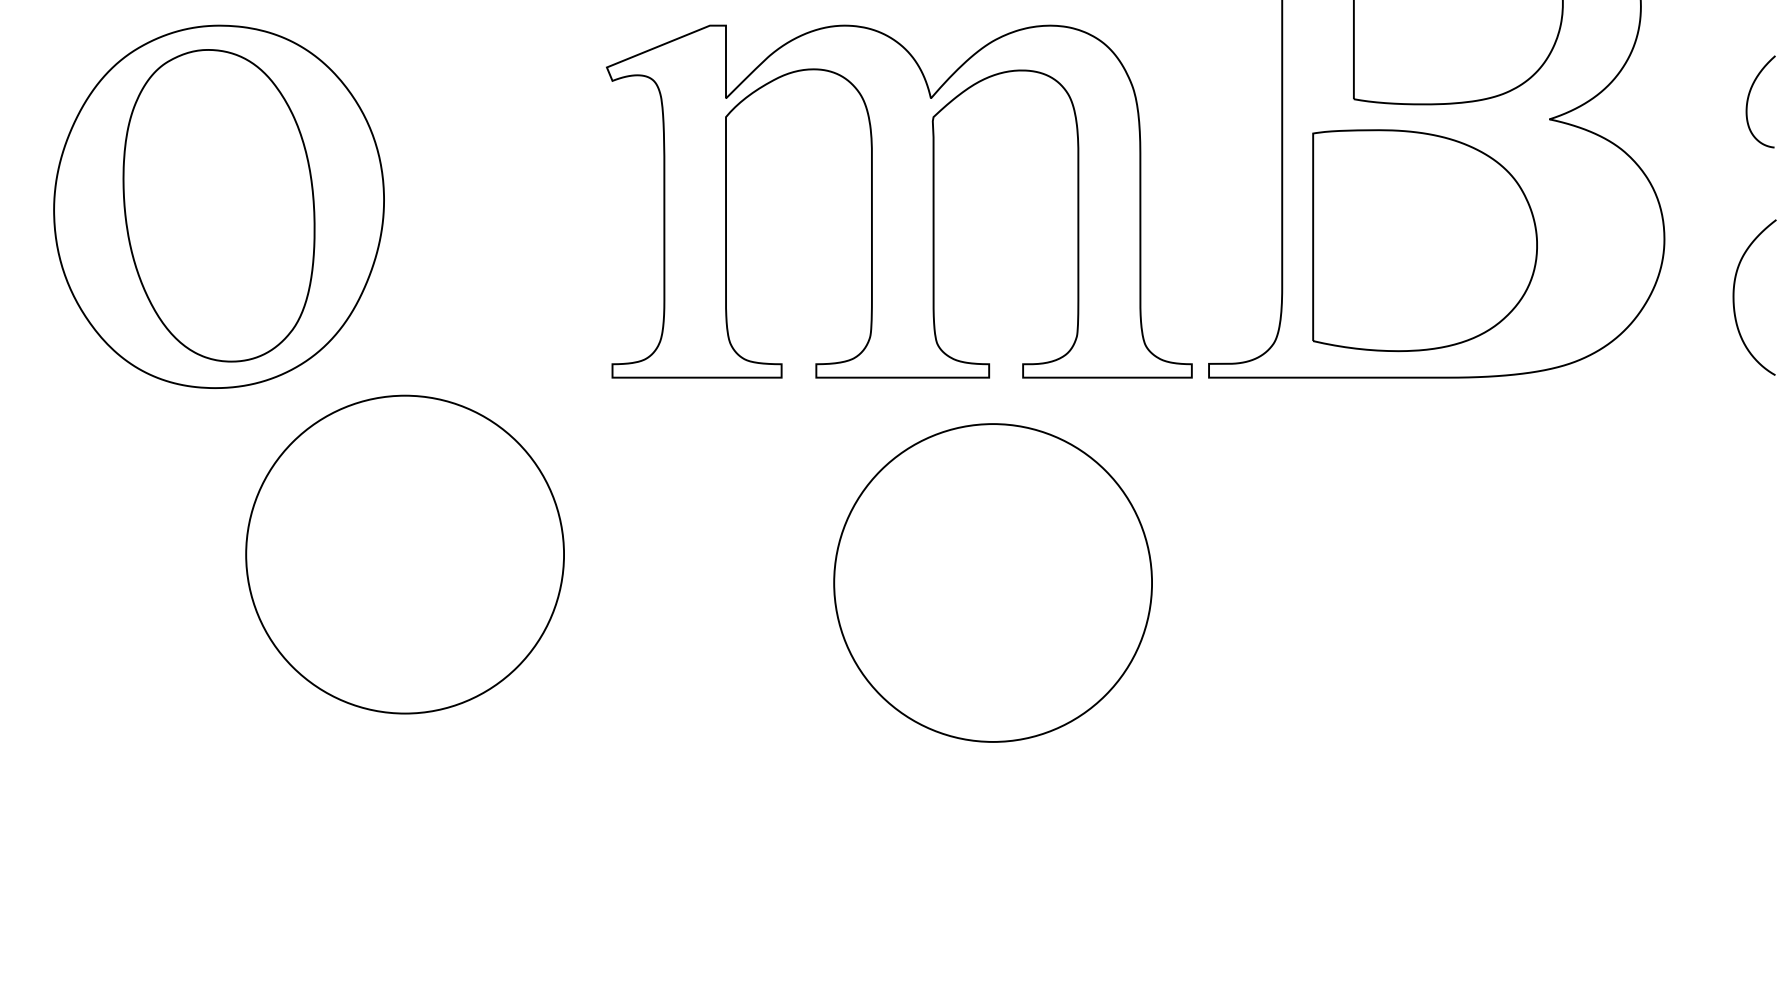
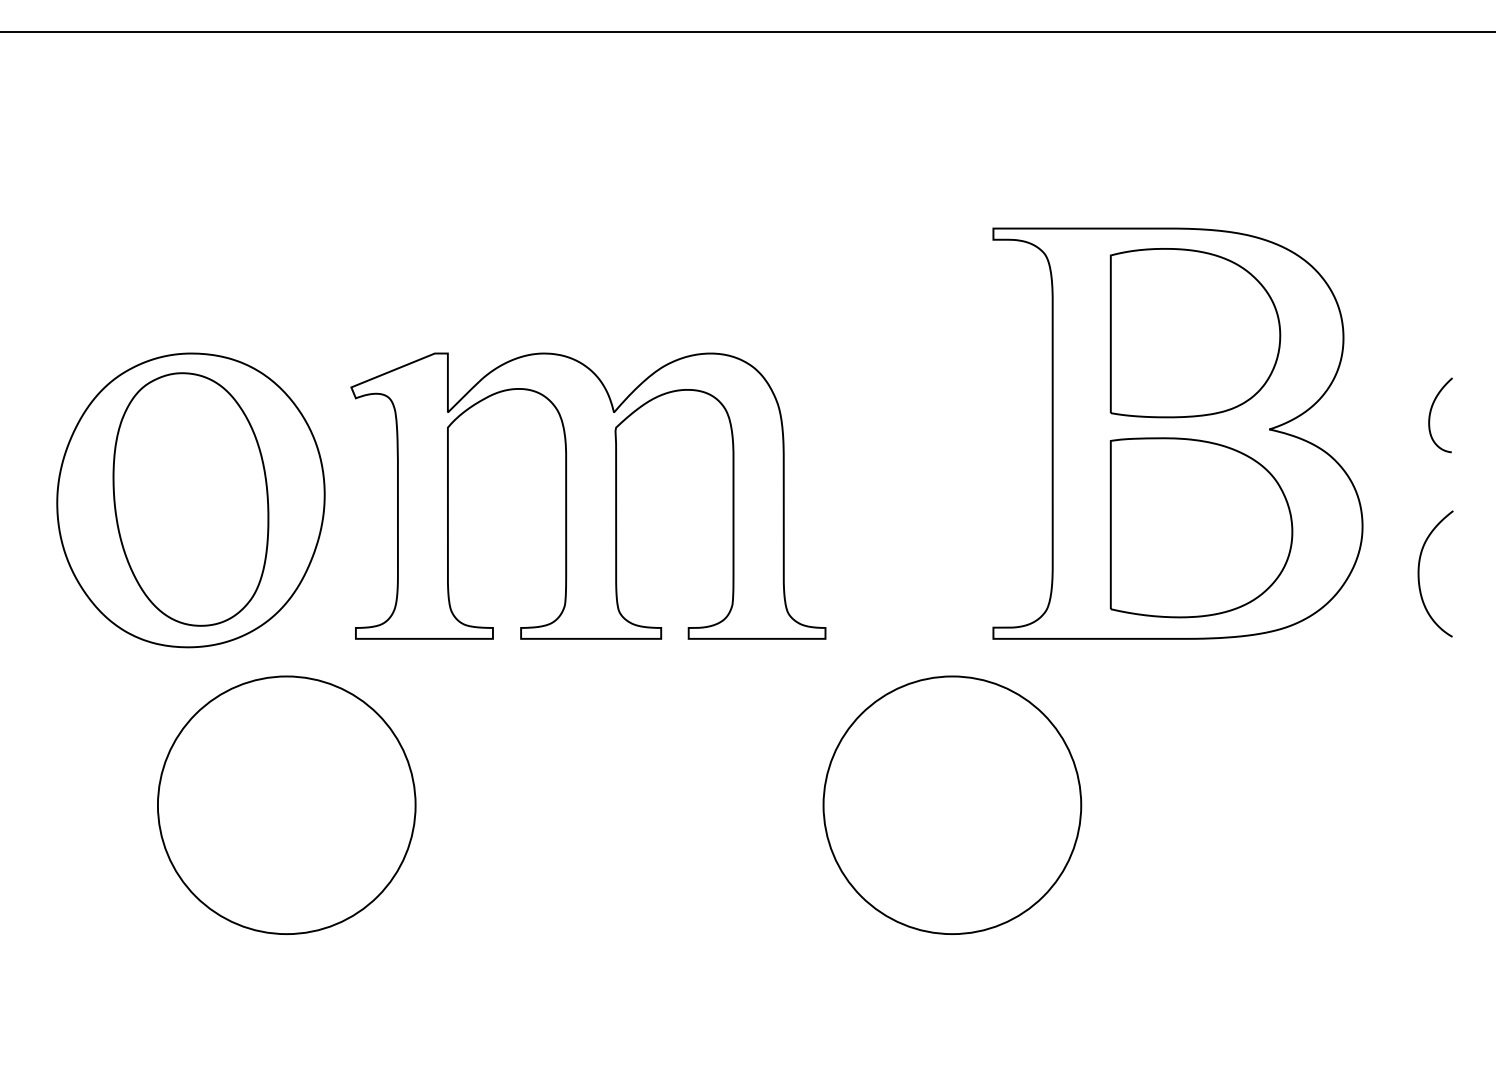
part: (899, 200) -> (588, 495), moved
part: (1425, 240) -> (1201, 527), moved
part: (404, 553) -> (286, 804), moved
part: (993, 582) -> (952, 804), moved

